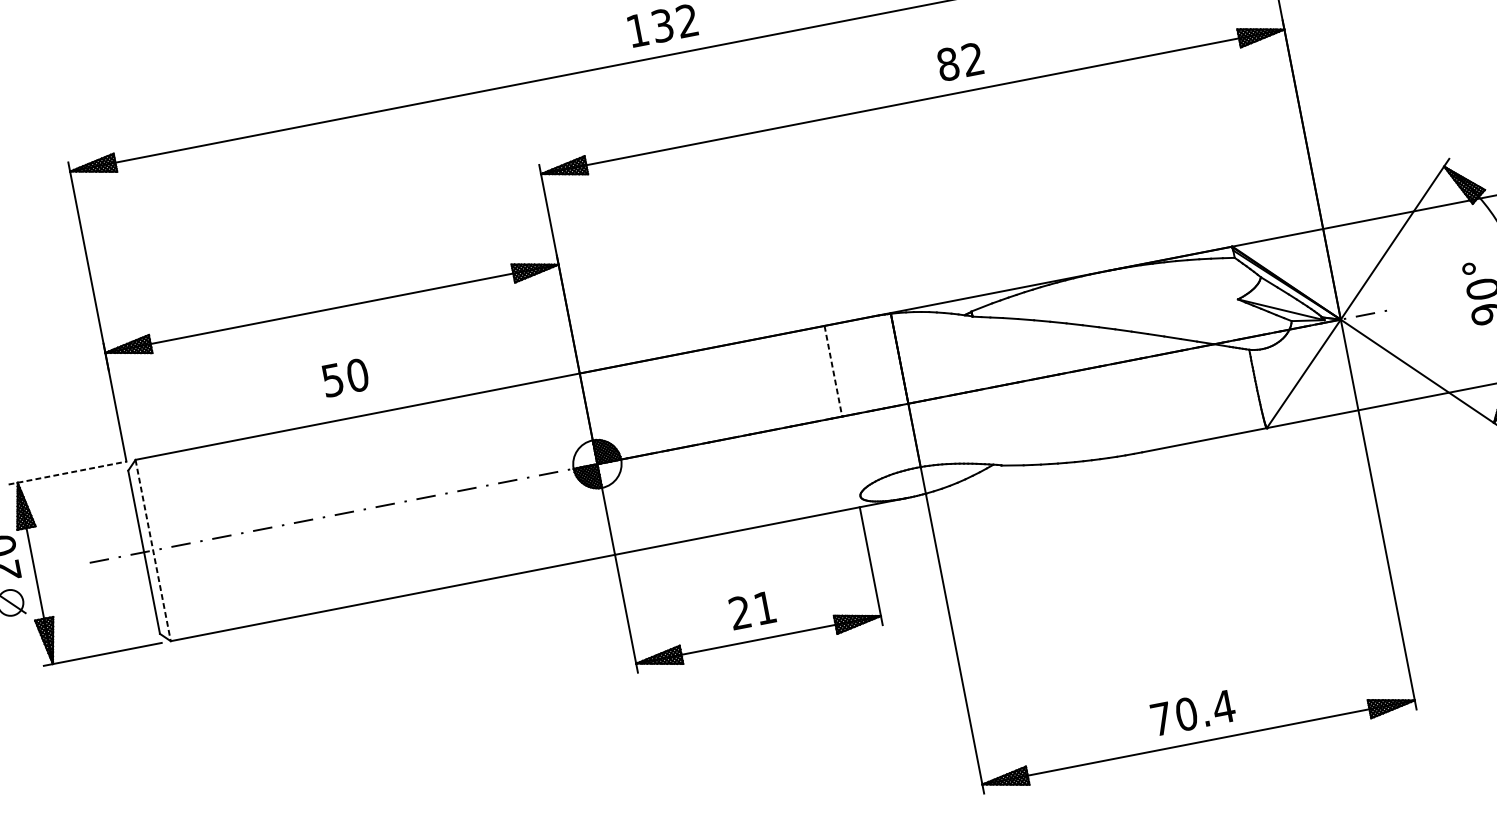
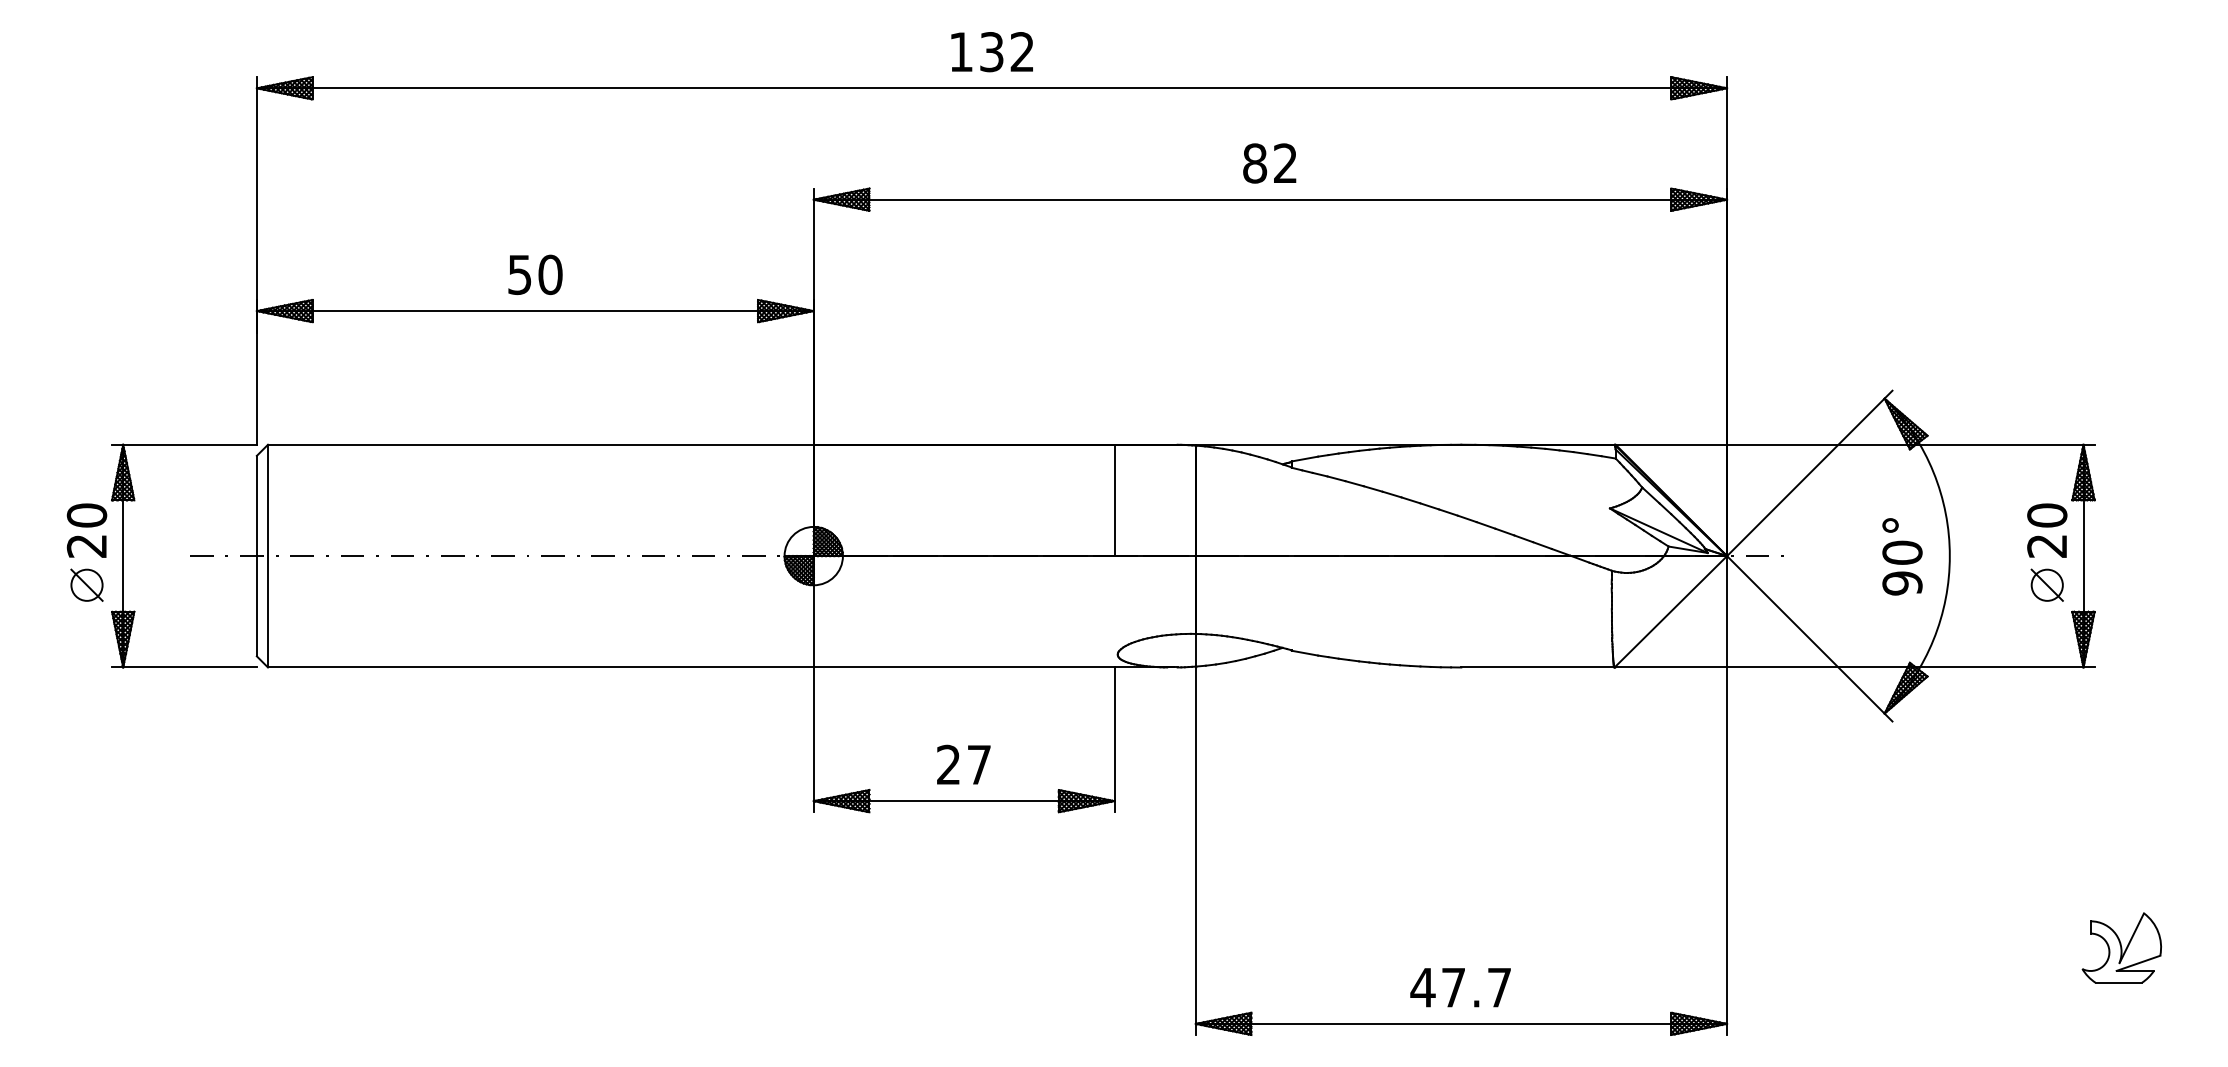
text: (959, 62) -> (1269, 163), moved
line: (833, 371) -> (1114, 500), dashed -> solid
text: (345, 377) -> (535, 274), moved
line: (67, 472) -> (184, 444), dashed -> solid
line: (153, 550) -> (268, 556), dashed -> solid
text: (765, 607) -> (979, 764), 21 -> 27
text: (1192, 712) -> (1461, 987), 70.4 -> 47.7

